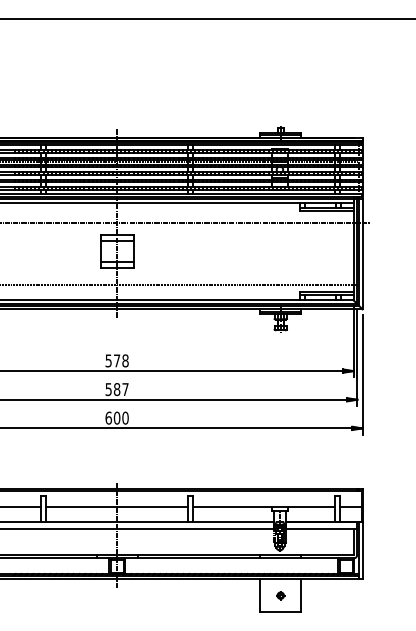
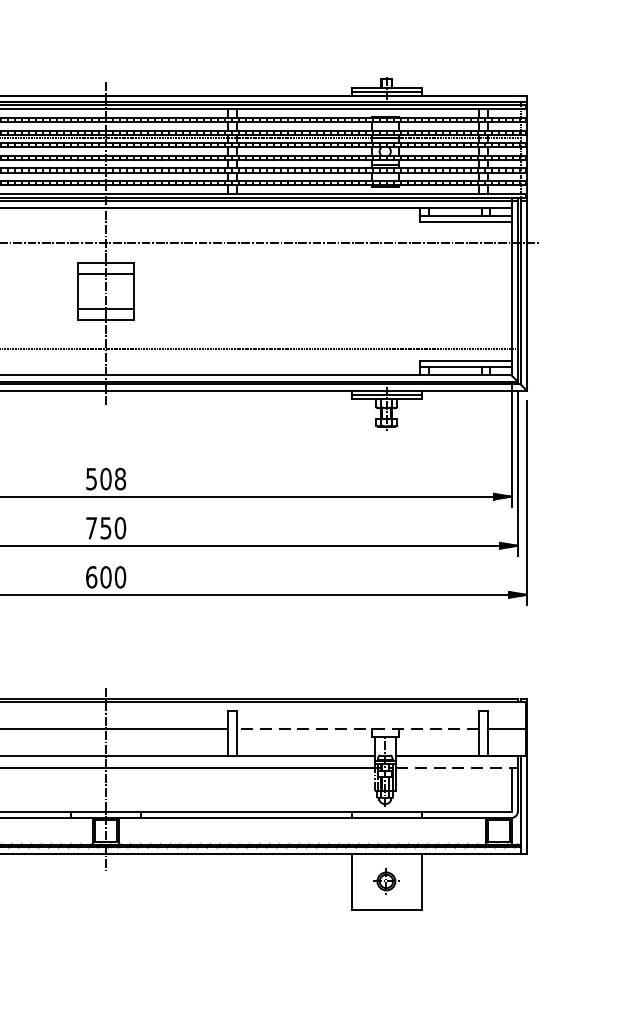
text: (116, 360) -> (104, 478), 578 -> 508
text: (116, 389) -> (104, 528), 587 -> 750
line: (263, 506) -> (357, 728), solid -> dashed
line: (321, 529) -> (456, 768), solid -> dashed
part: (280, 595) -> (386, 881), size x1.6

